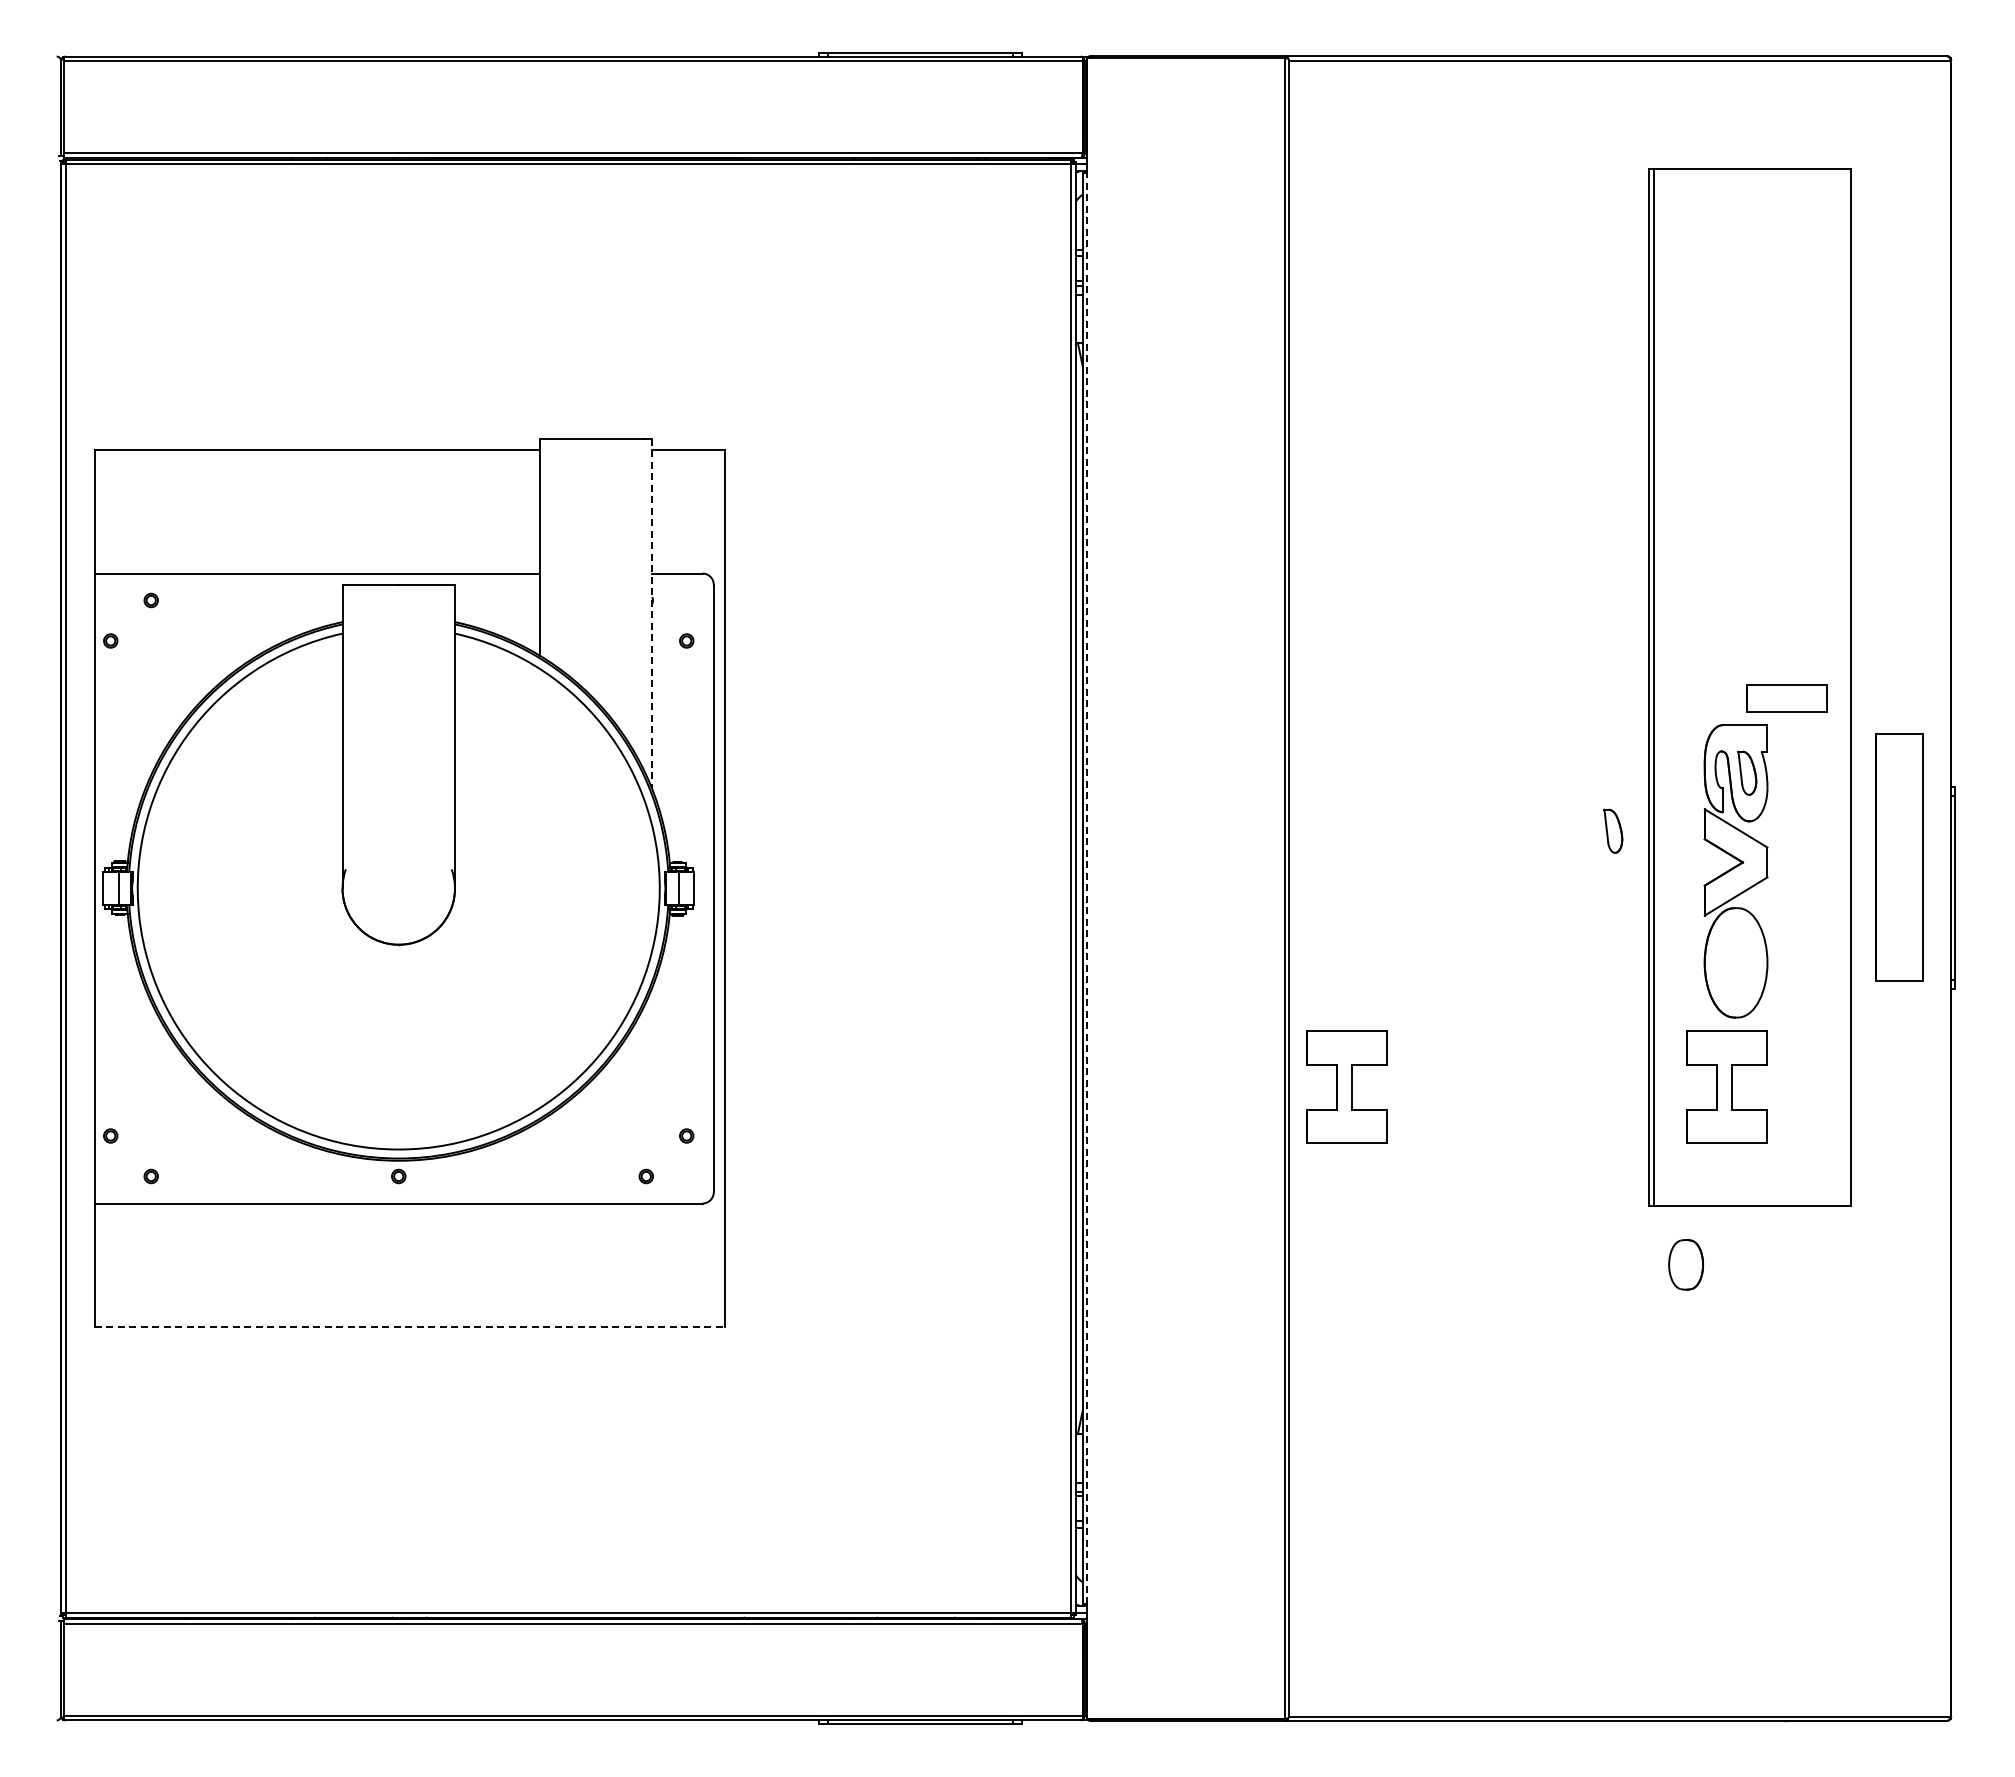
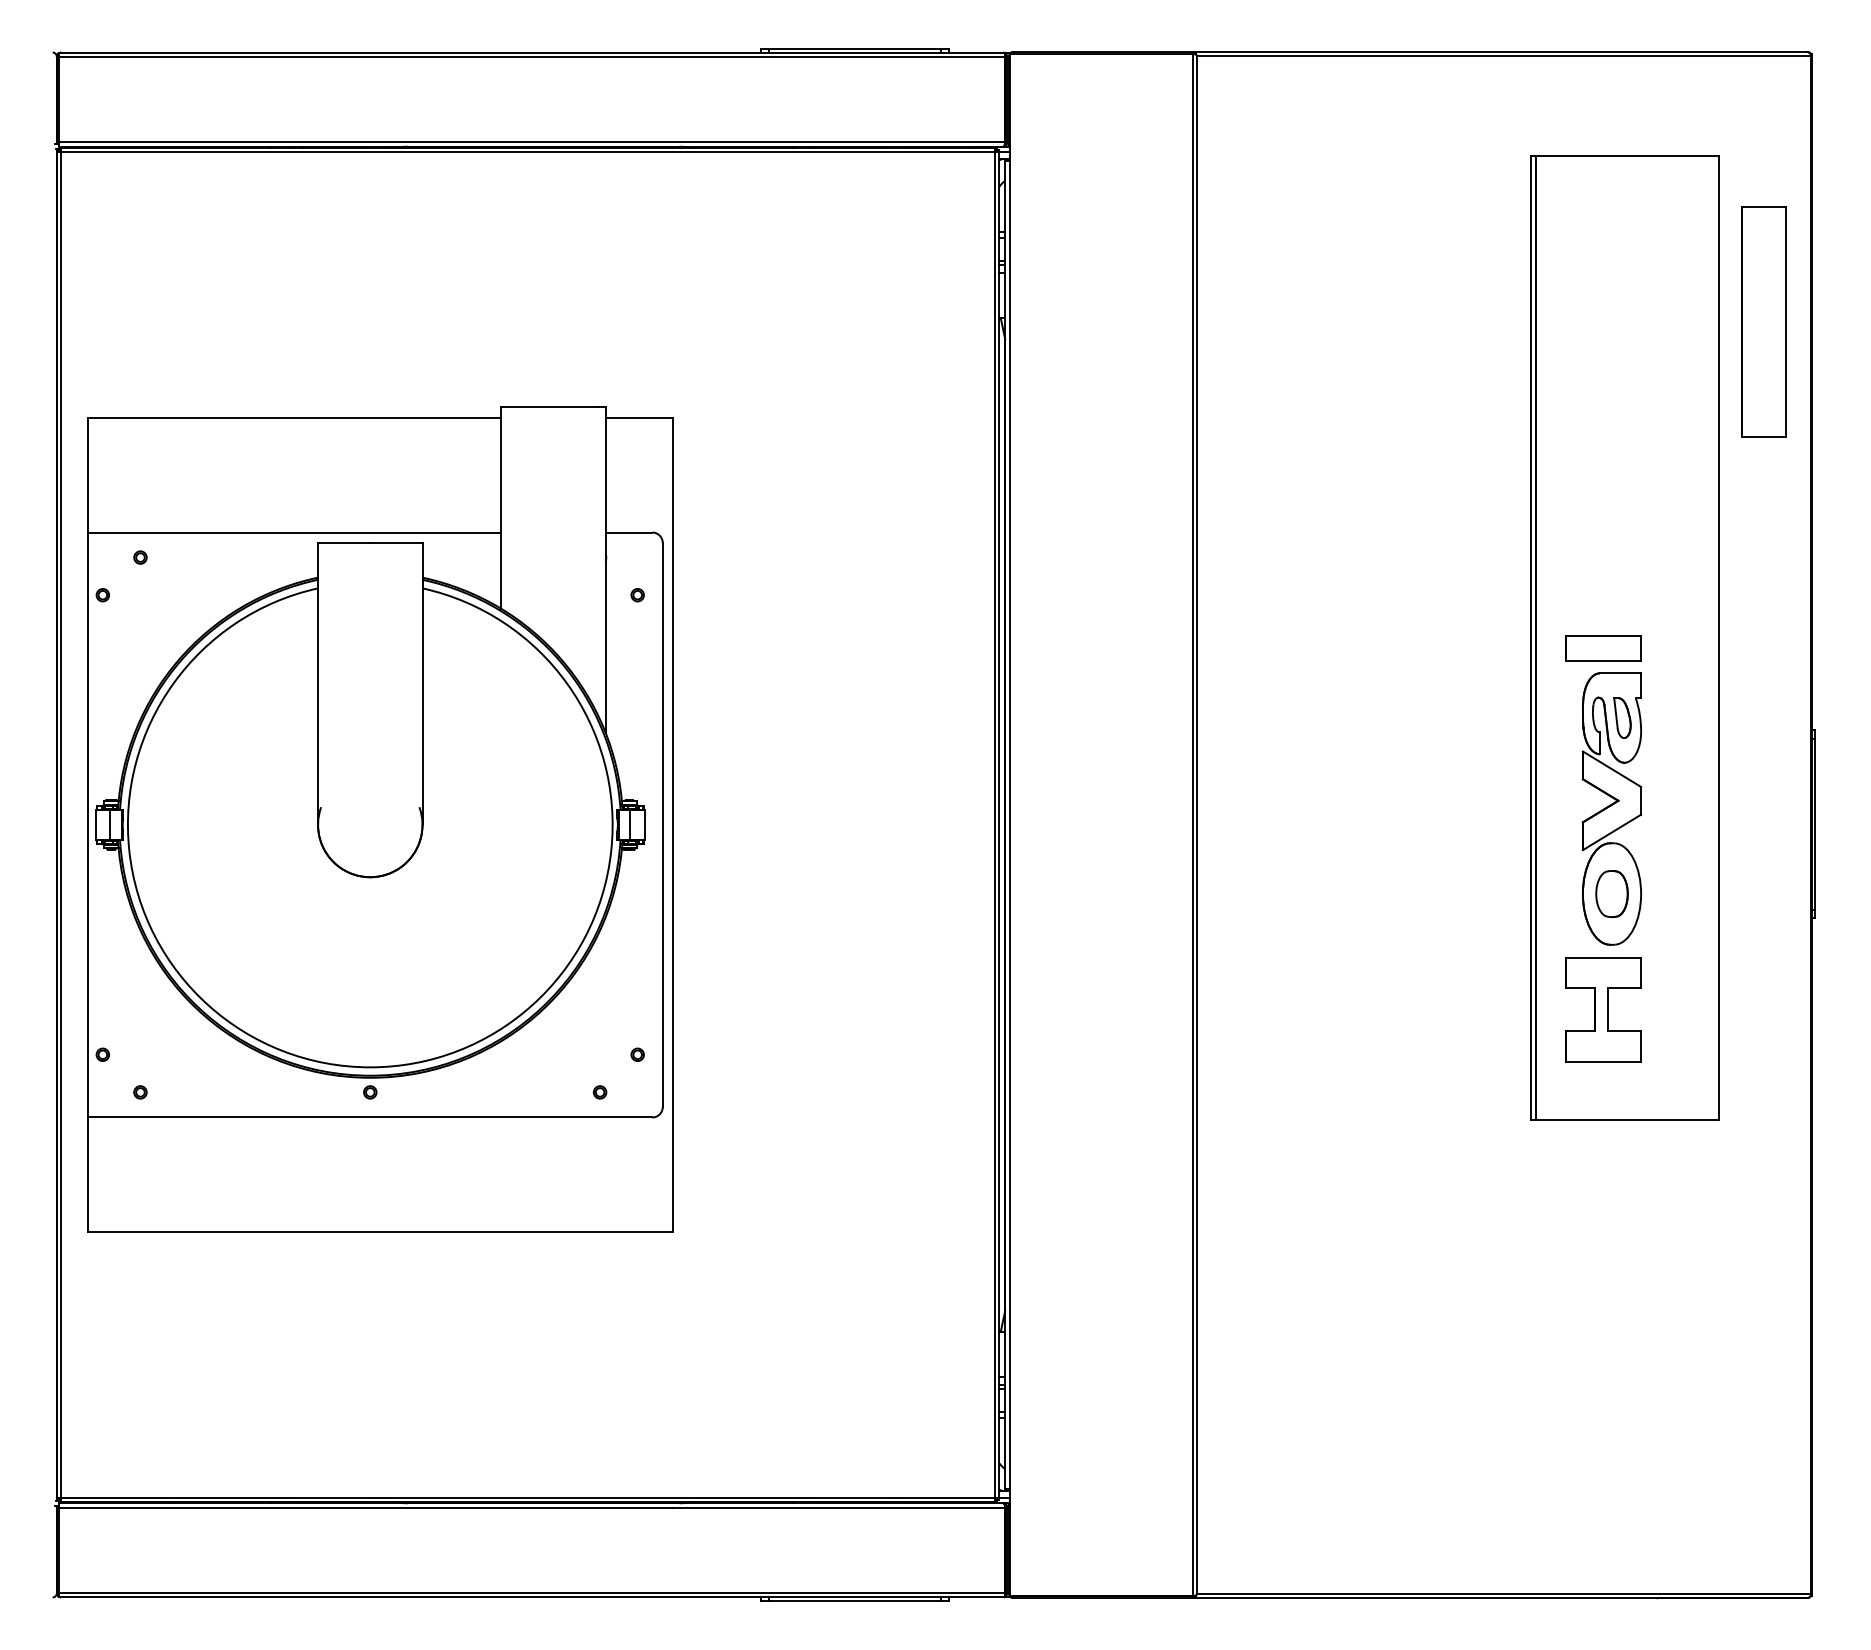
line: (652, 614) -> (605, 570), dashed -> solid
part: (1786, 698) -> (1603, 648), moved
part: (1613, 830) -> (1498, 771), removed
part: (1899, 857) -> (1763, 321), moved
line: (1087, 888) -> (1009, 825), dashed -> solid
part: (1346, 1086) -> (1250, 1008), removed
part: (1686, 1264) -> (1612, 893), moved
line: (410, 1327) -> (381, 1232), dashed -> solid

